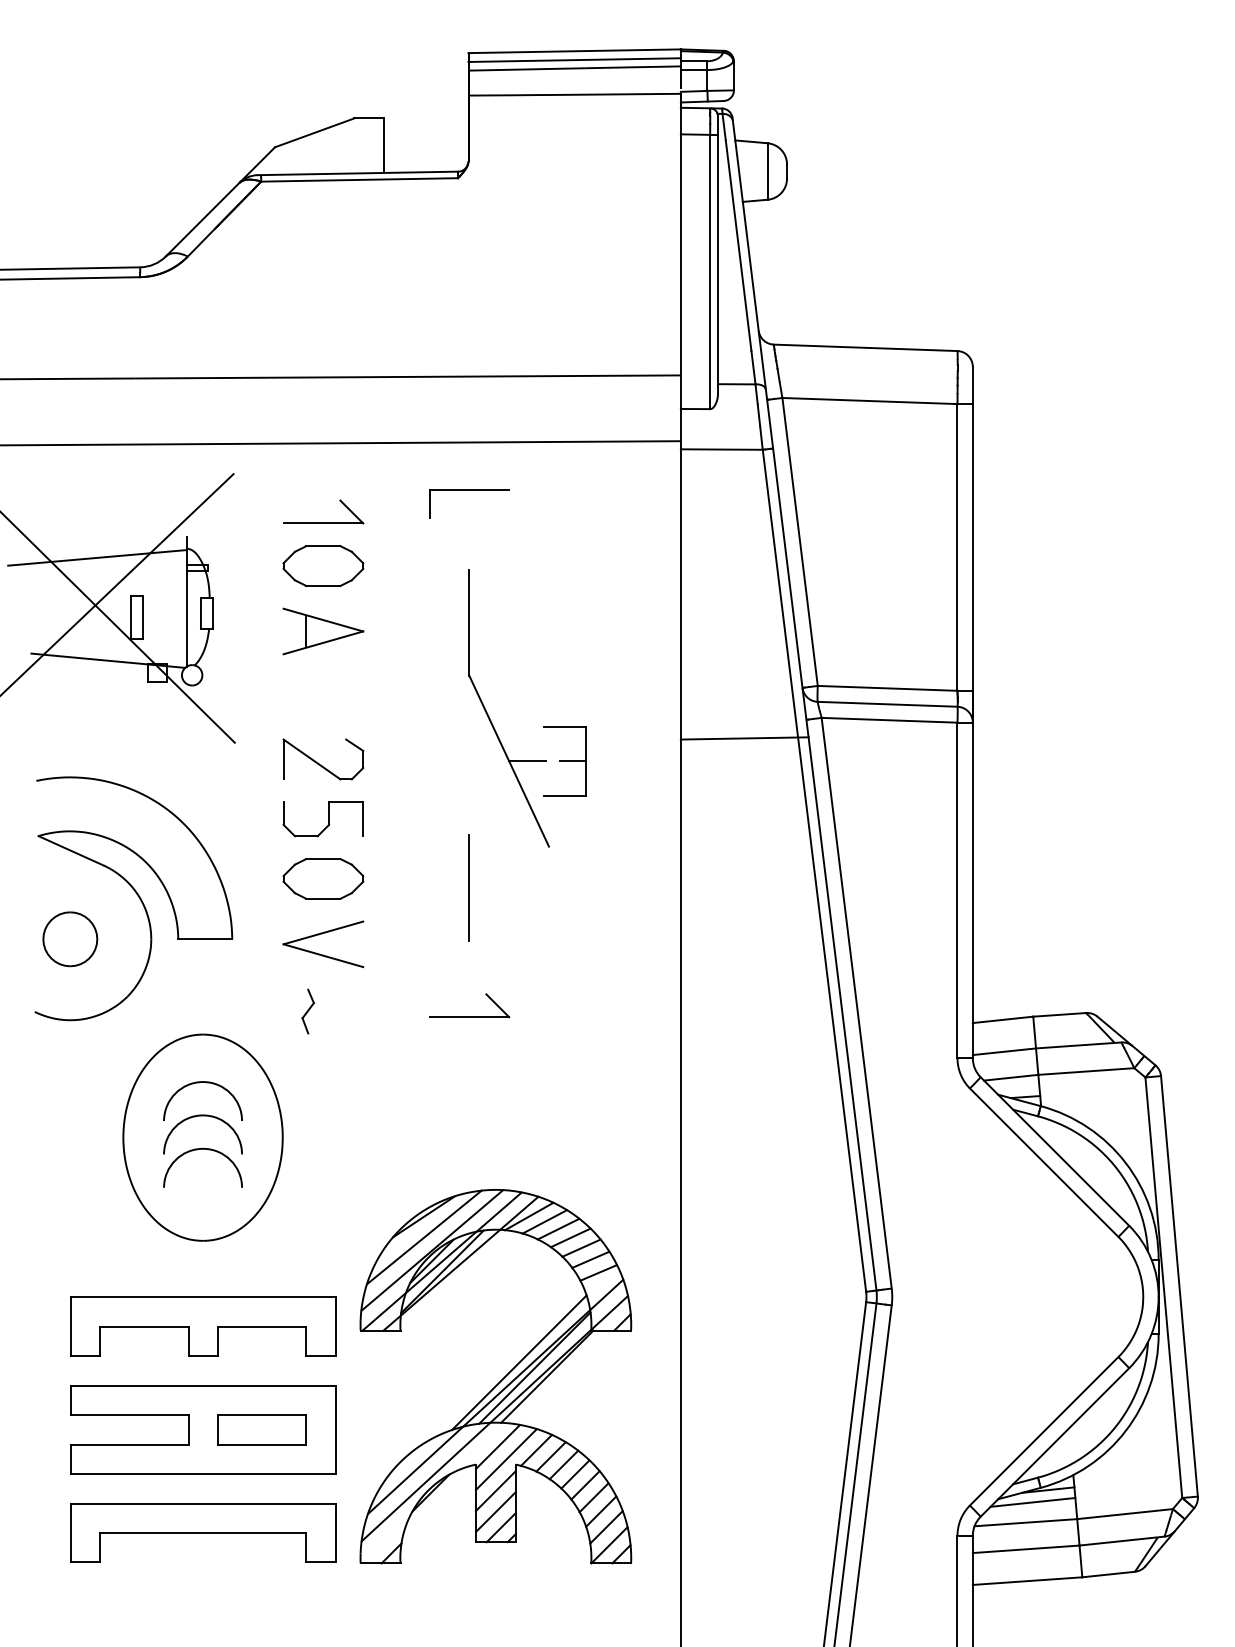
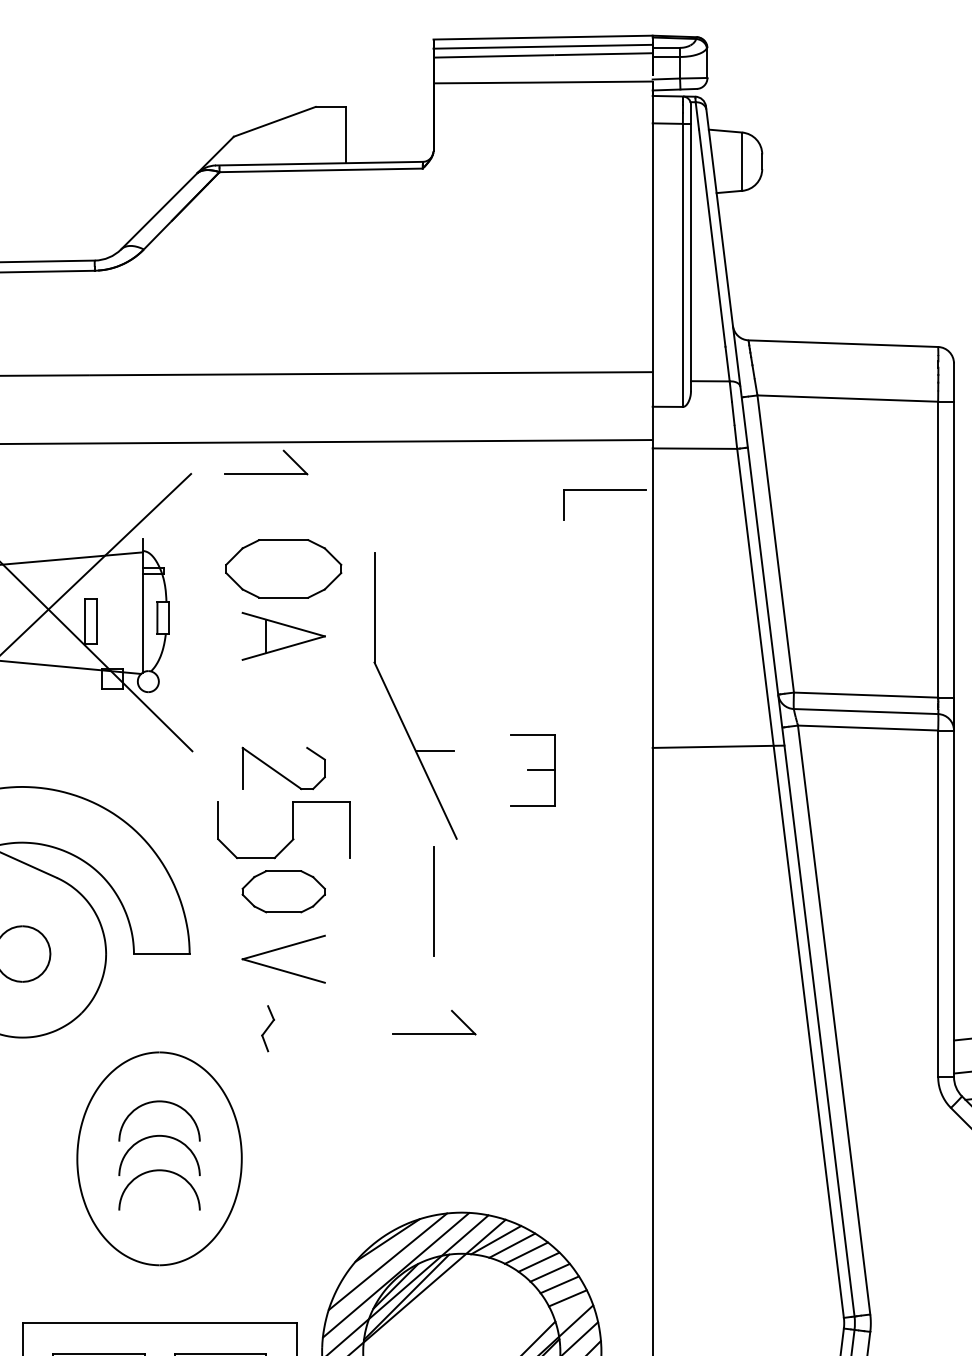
part: (469, 490) -> (604, 490), moved
part: (323, 522) -> (266, 473), moved
part: (323, 565) -> (283, 568), size x1.4
part: (490, 718) -> (396, 706), moved
part: (322, 819) -> (282, 830), size x1.6

